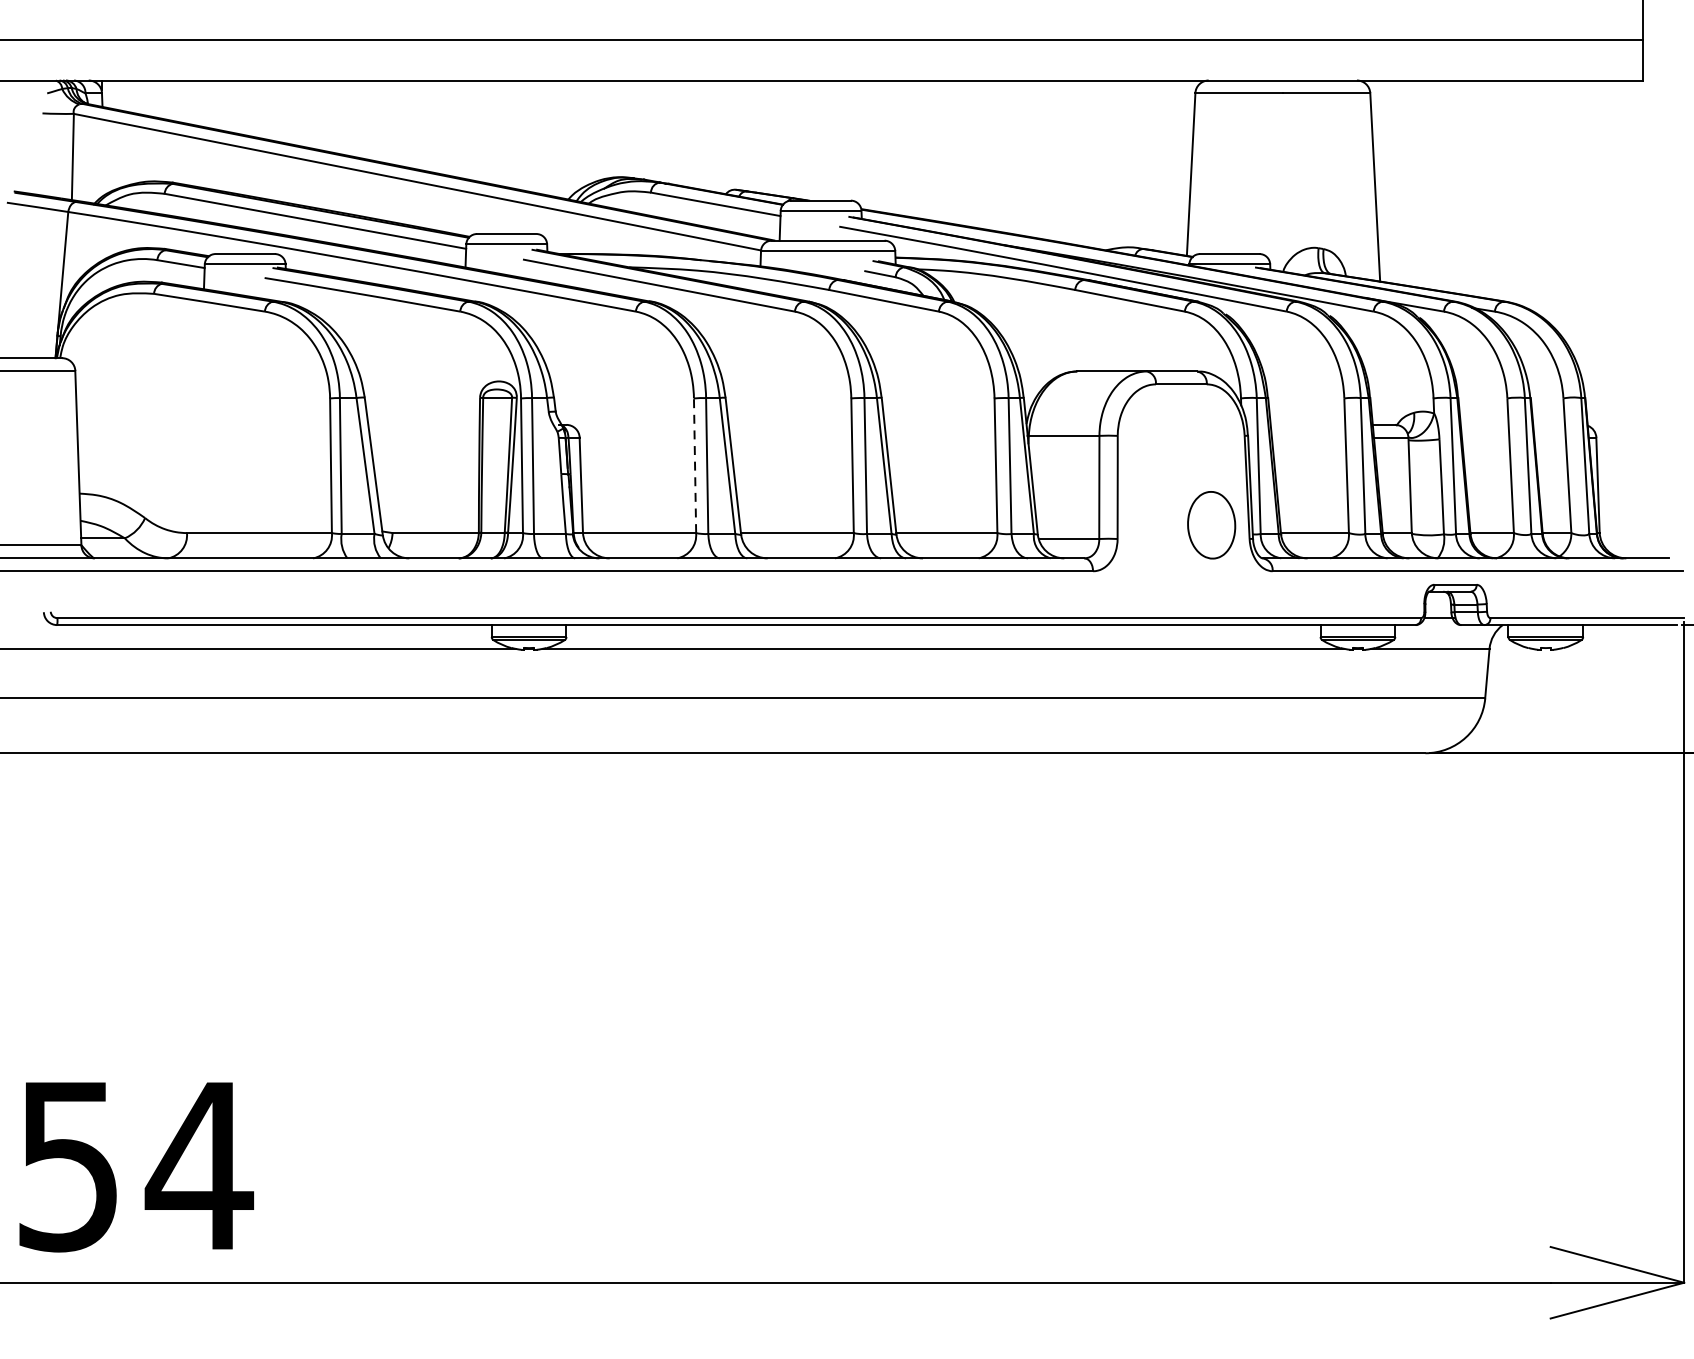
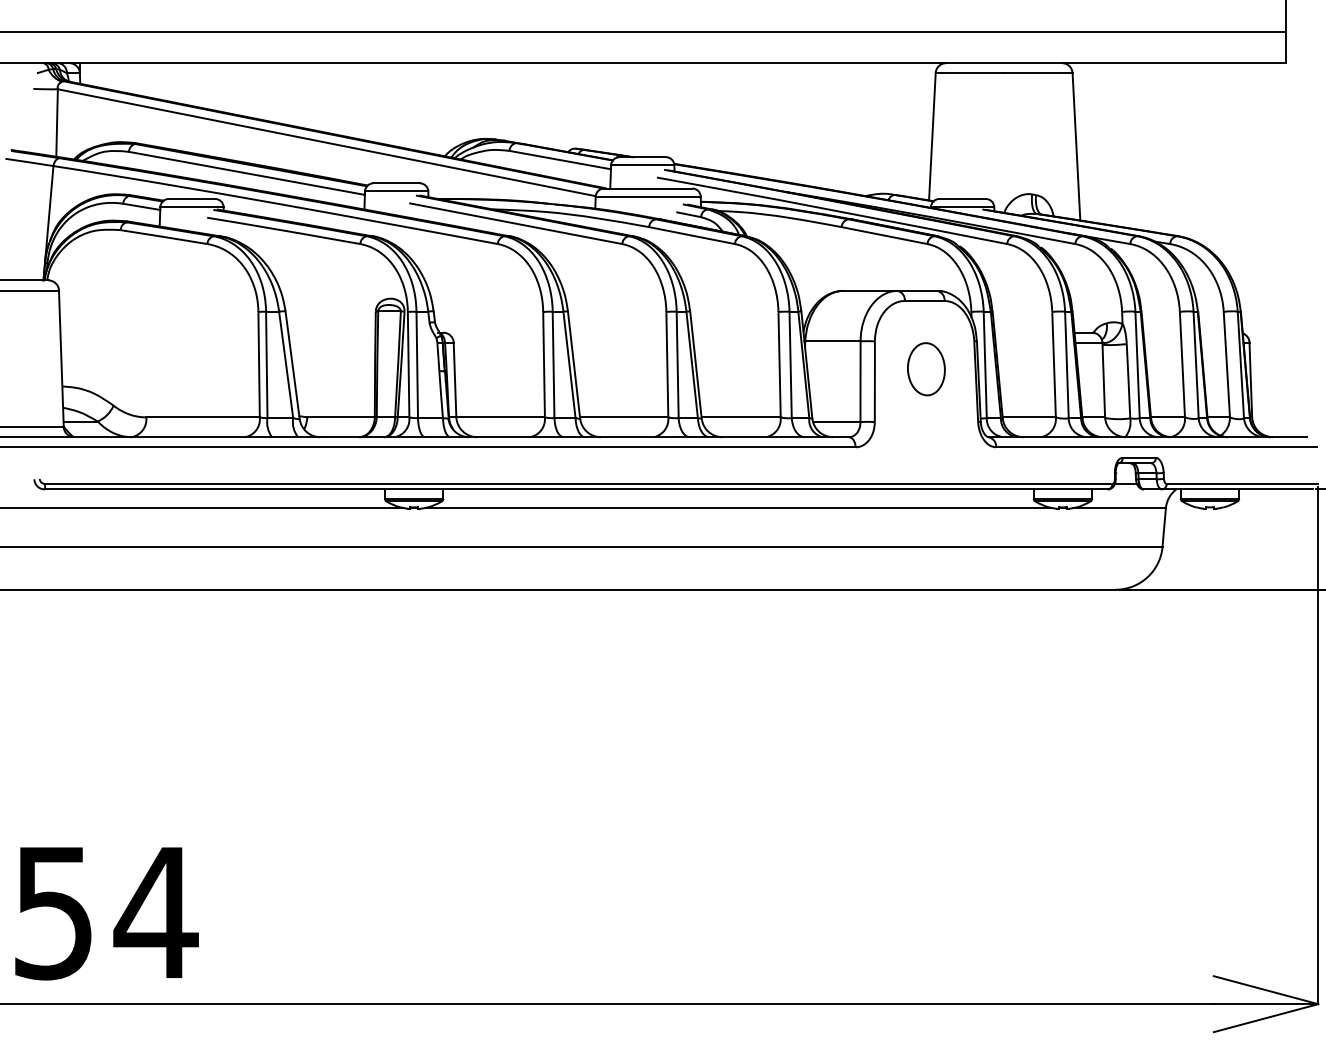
line: (695, 465) -> (544, 364), dashed -> solid
part: (1211, 525) -> (926, 369), moved

